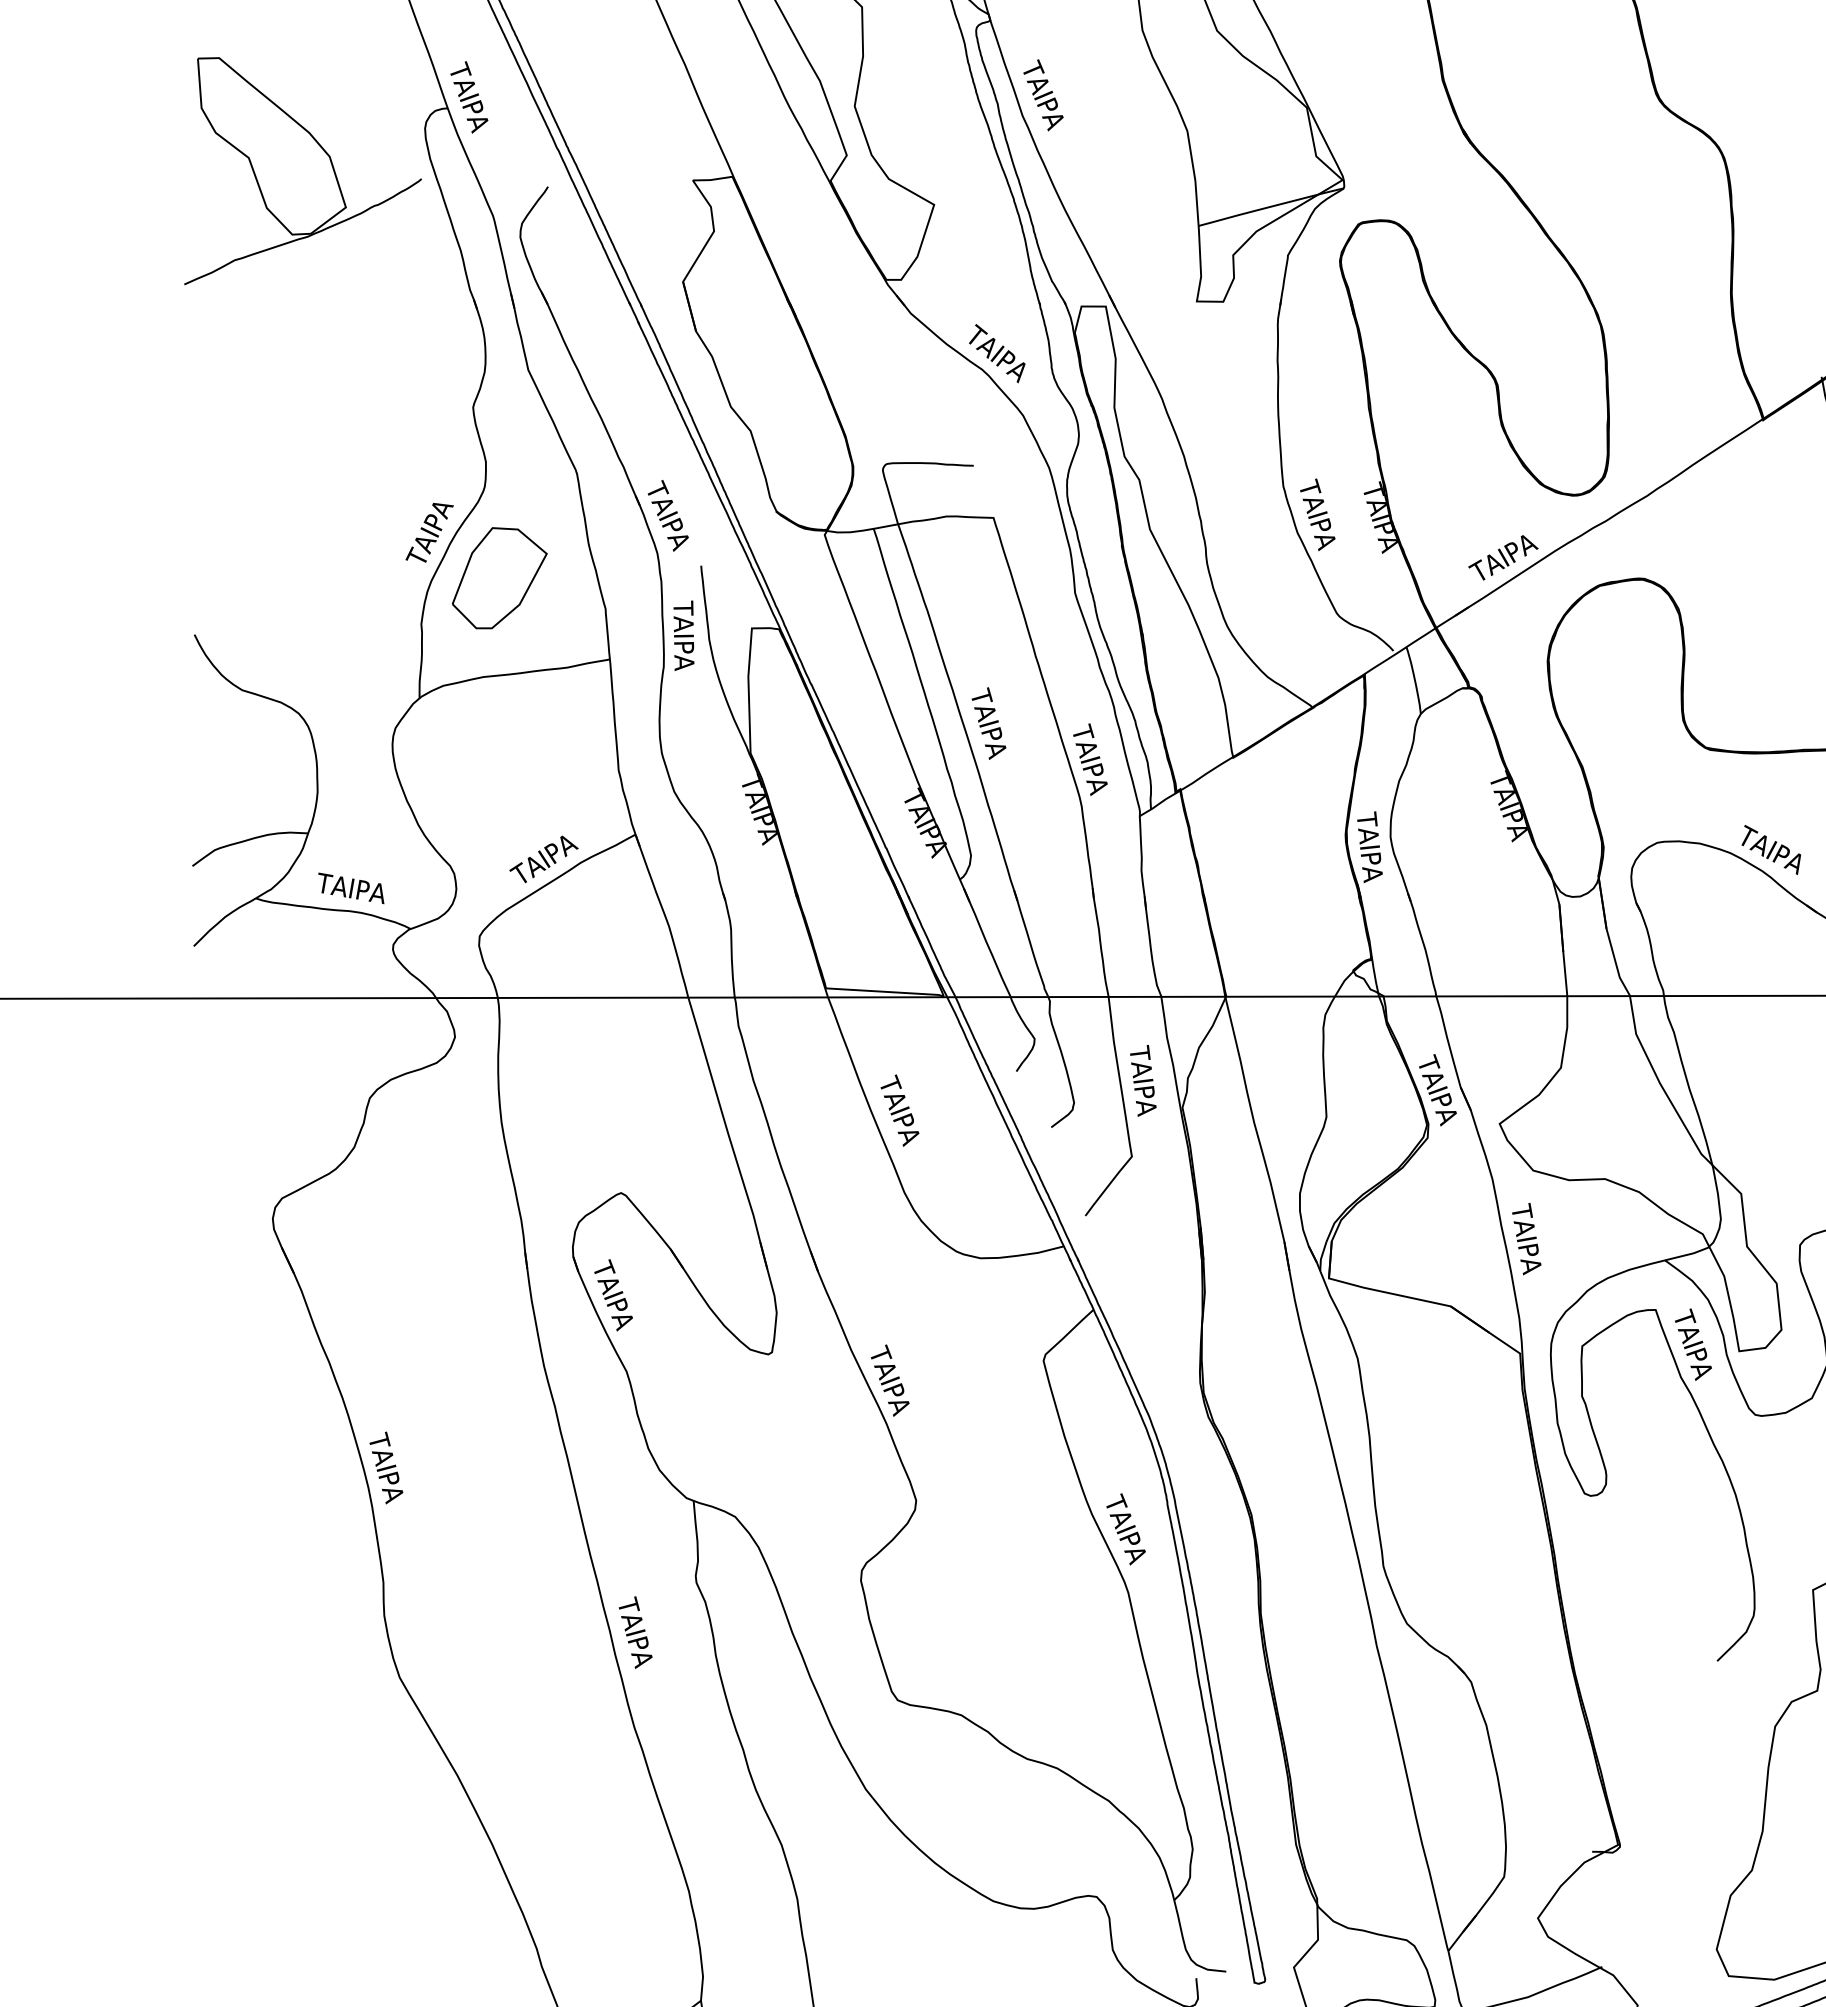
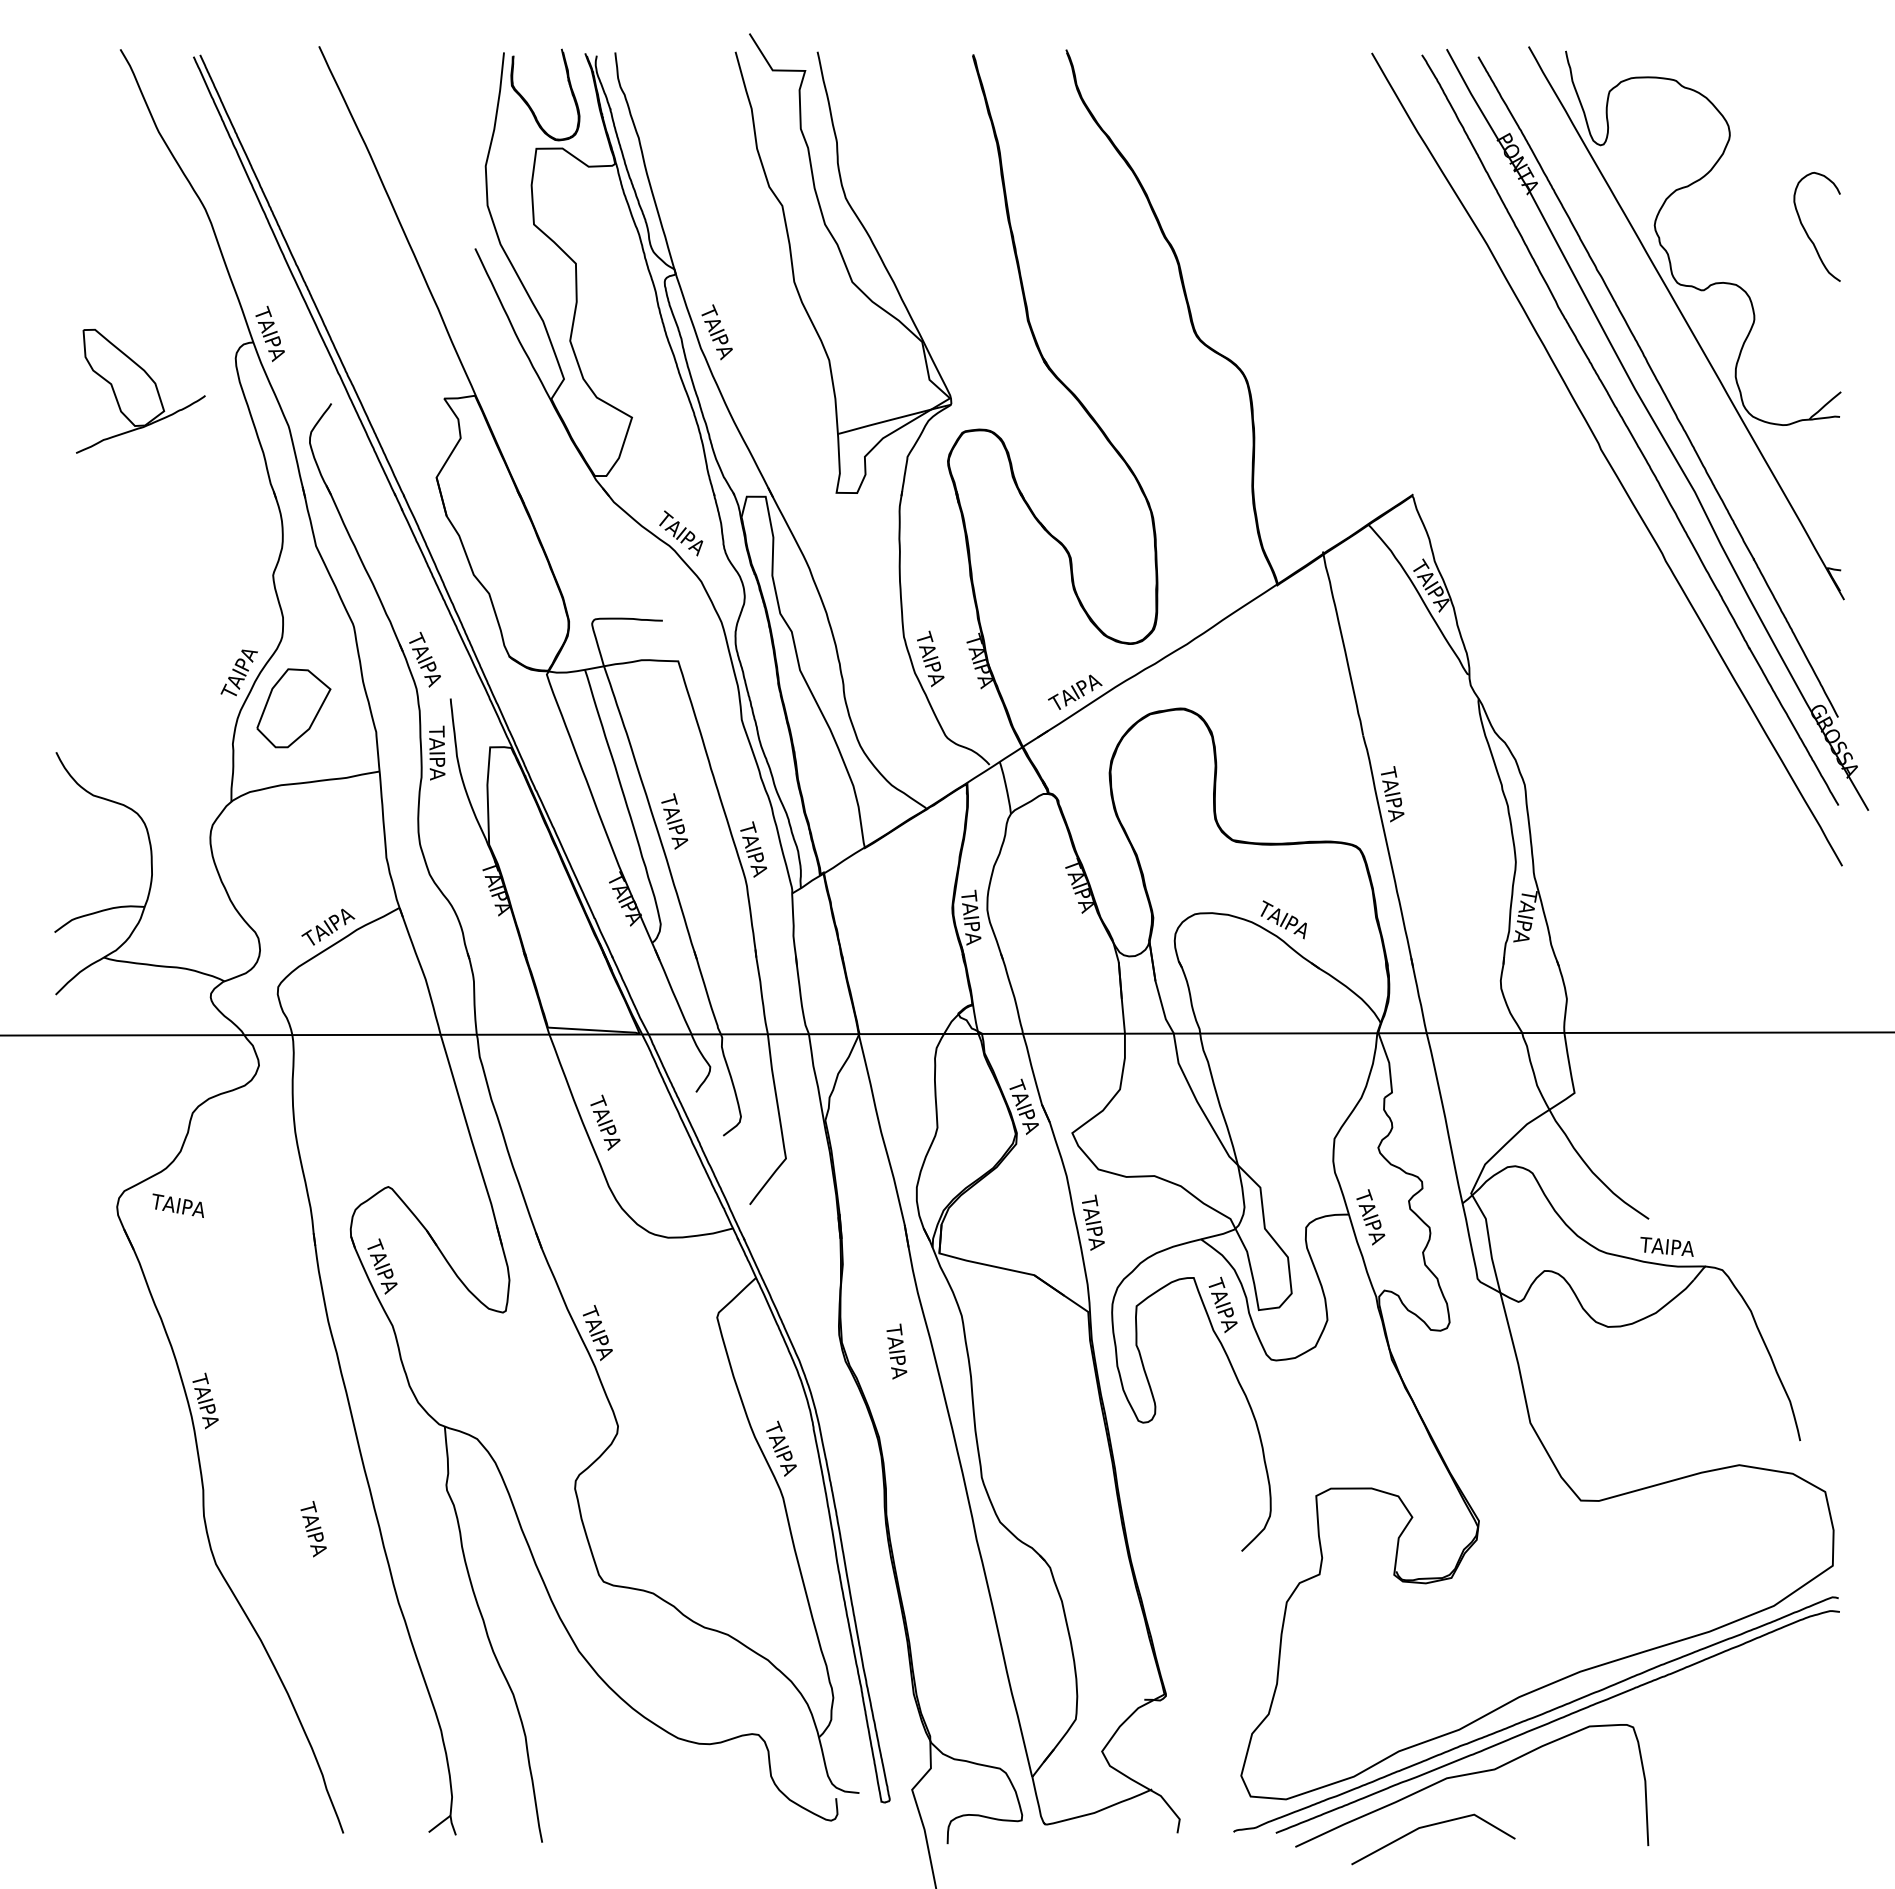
part: (302, 171) -> (140, 391), size x0.7
text: (350, 888) -> (177, 1205), moved
text: (1142, 1080) -> (896, 1351), moved
text: (635, 1633) -> (313, 1529), moved

